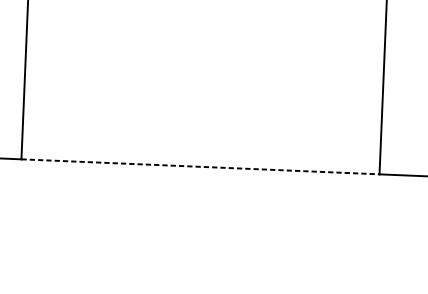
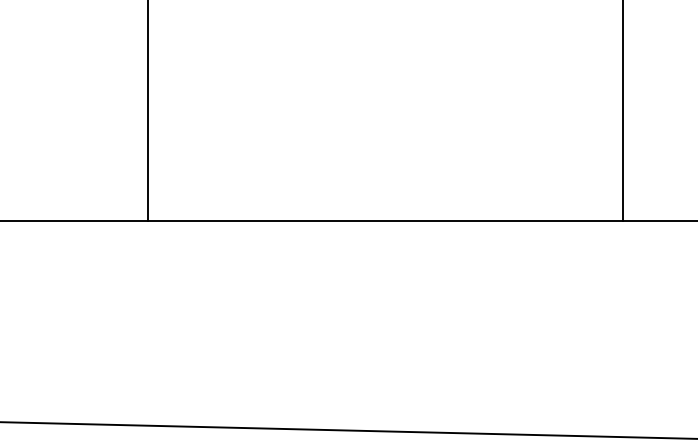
line: (200, 166) -> (385, 220), dashed -> solid

